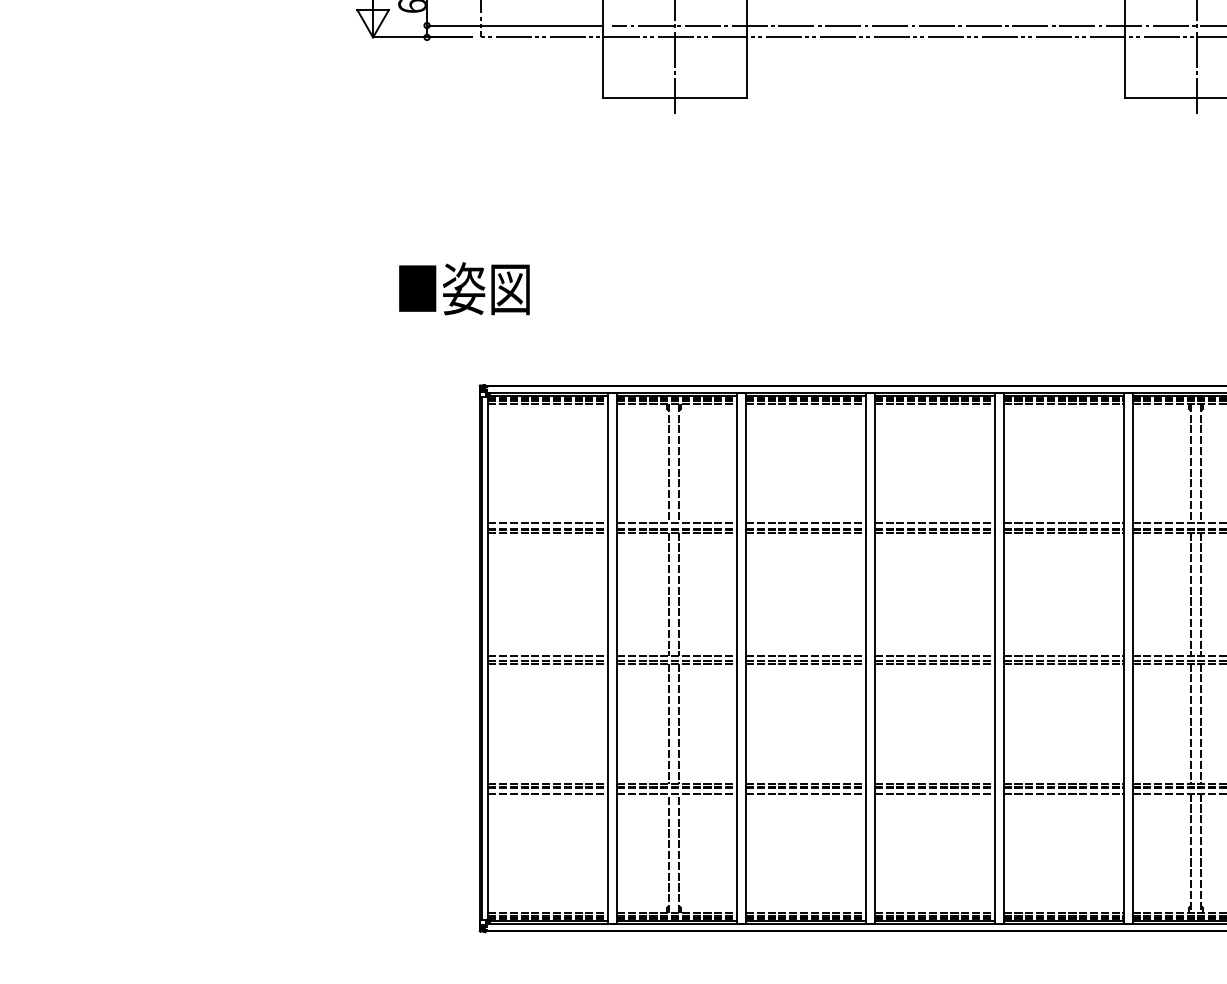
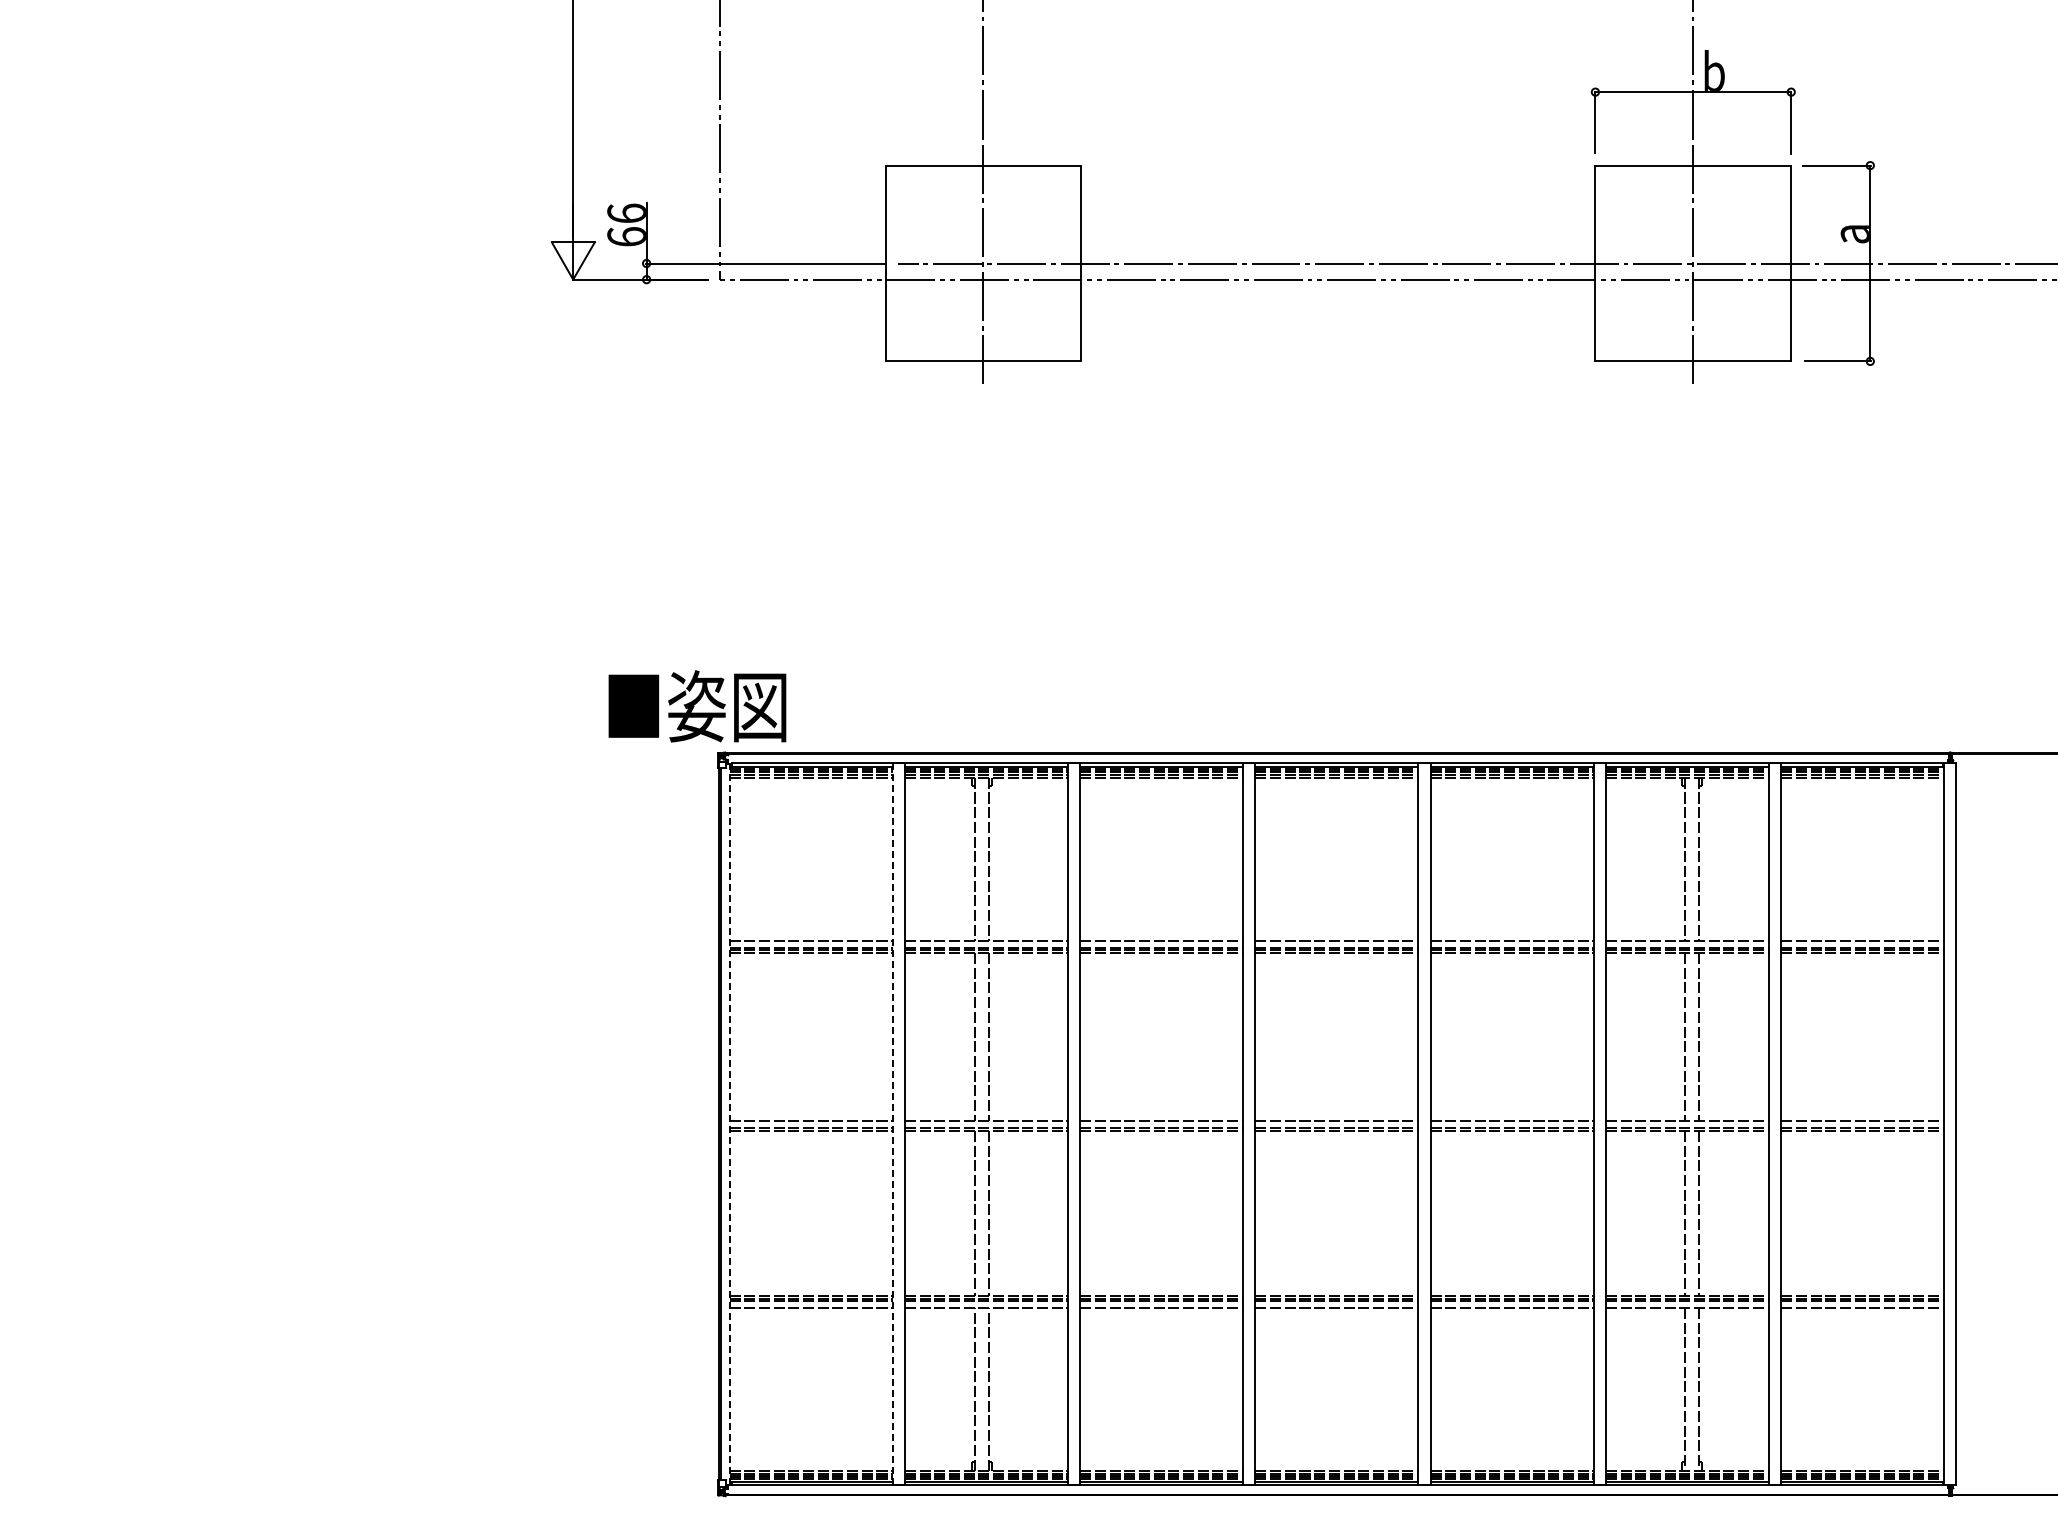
text: (464, 288) -> (697, 706), moved
line: (488, 658) -> (729, 1124), solid -> dashed
line: (607, 658) -> (892, 1124), solid -> dashed

